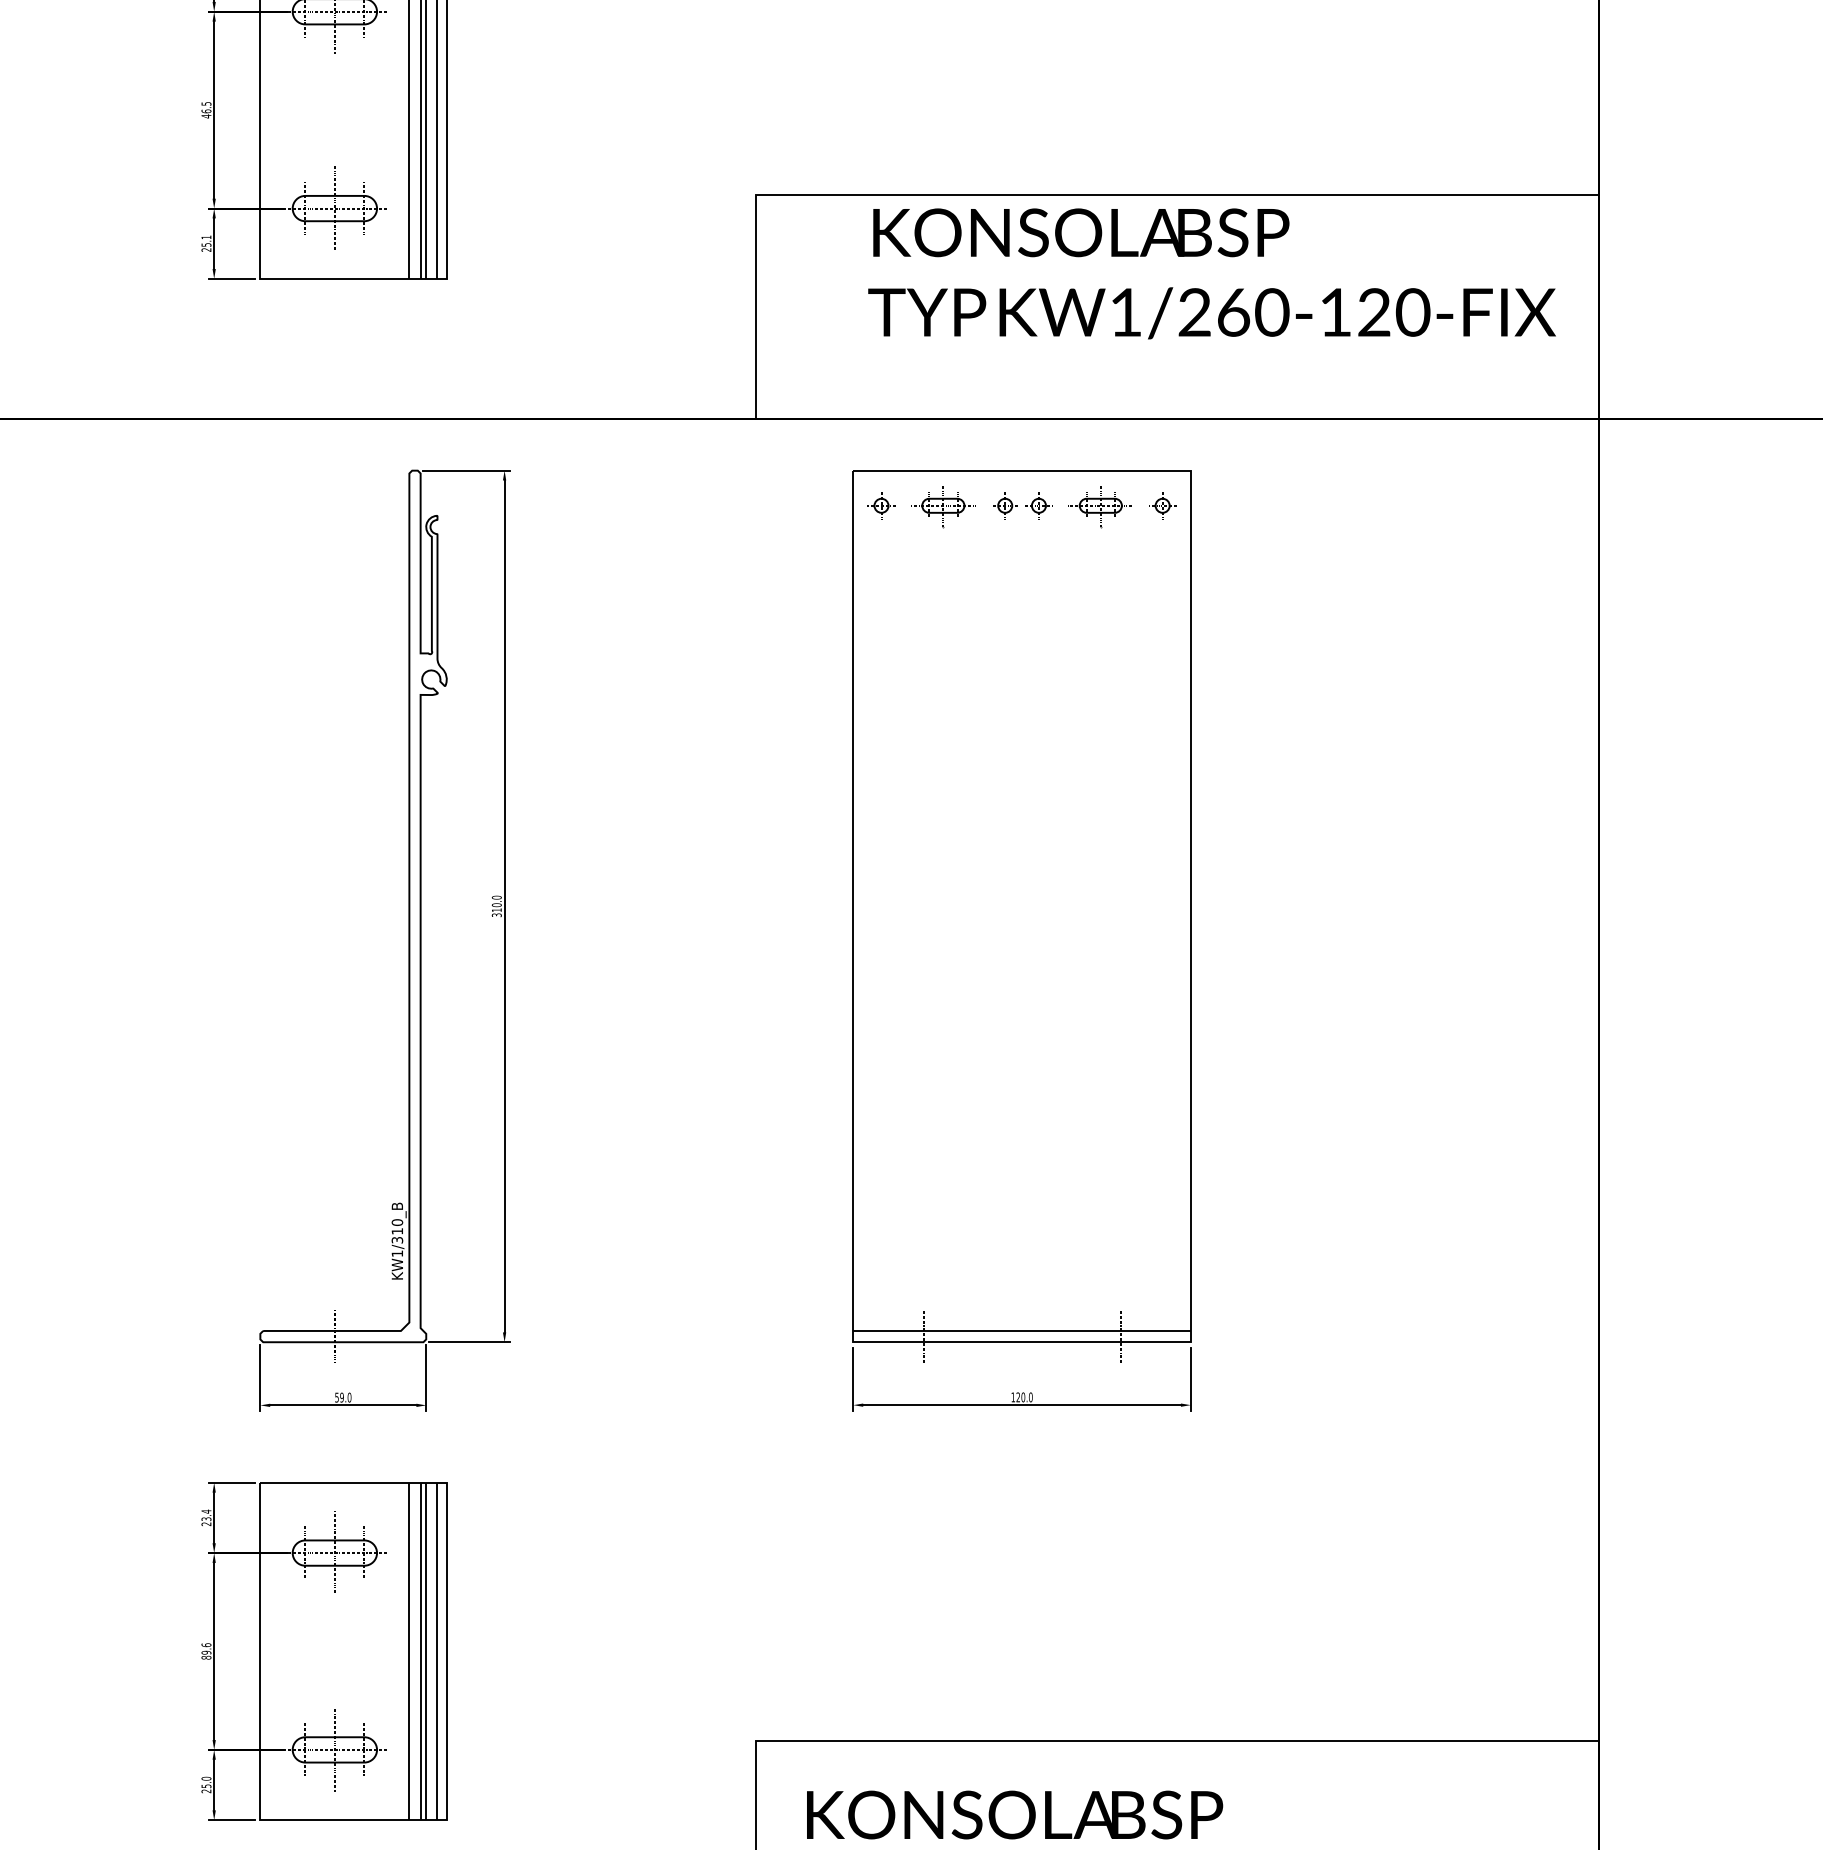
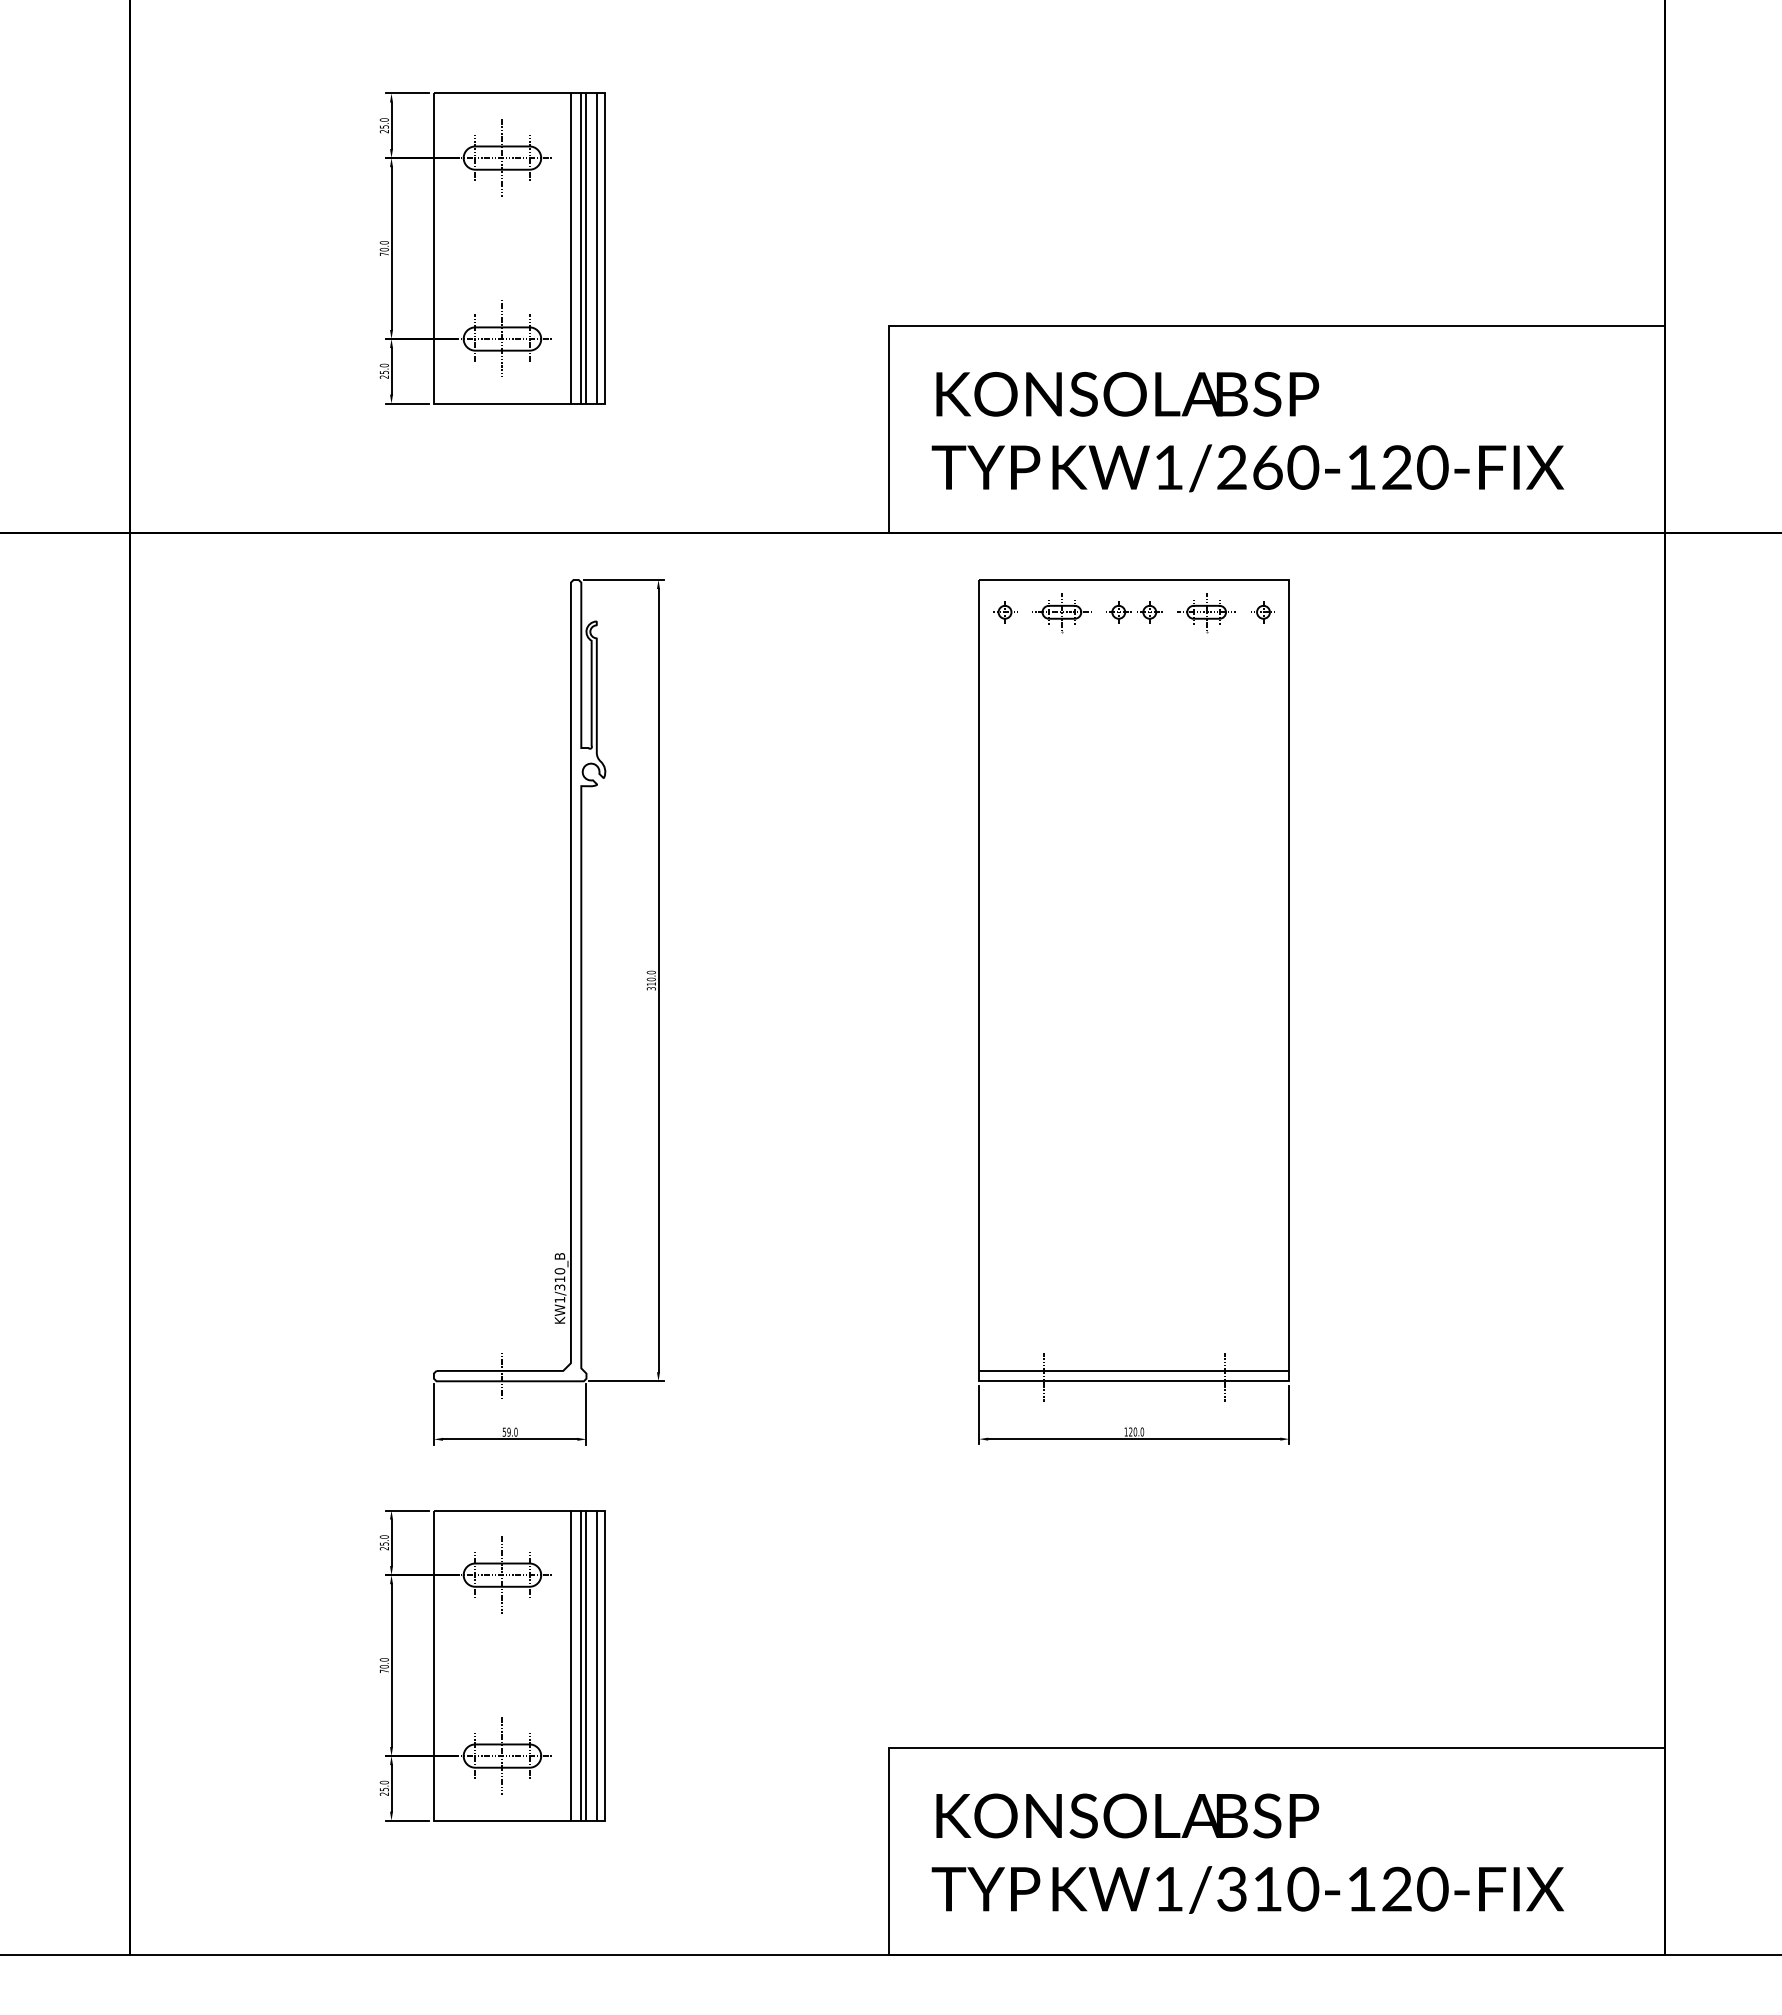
text: (205, 110) -> (383, 248), 46.5 -> 70.0
text: (205, 237) -> (383, 365), 25.1 -> 25.0
text: (1211, 274) -> (1247, 432), moved
text: (205, 1515) -> (383, 1540), 23.4 -> 25.0
text: (205, 1651) -> (383, 1665), 89.6 -> 70.0

